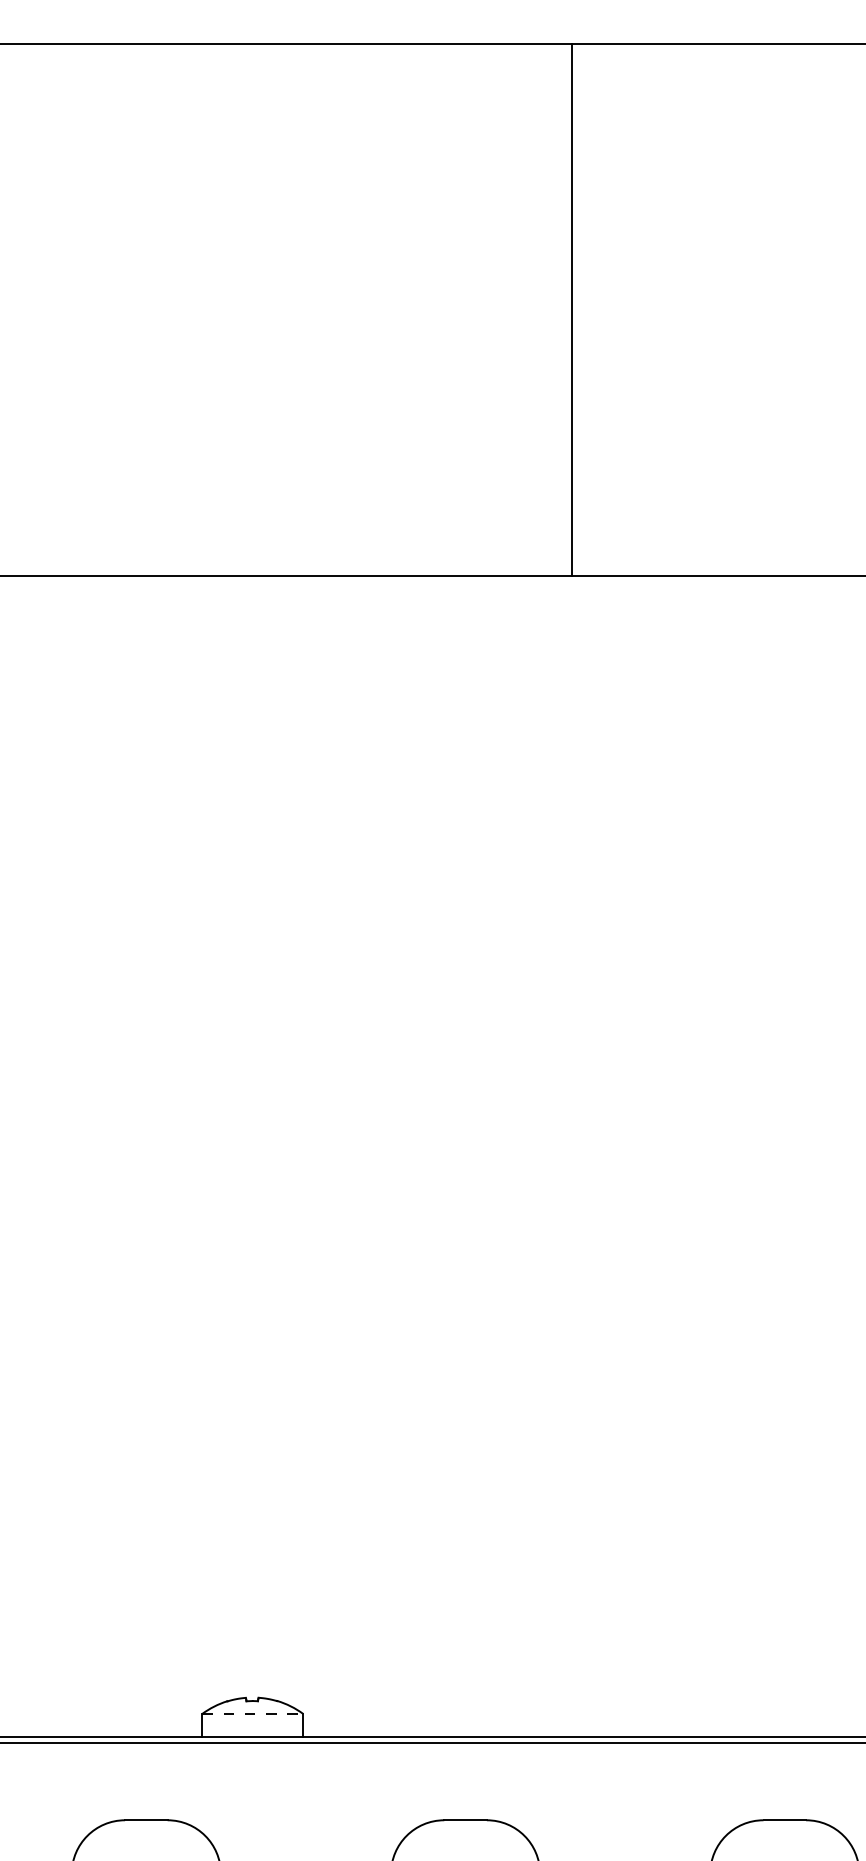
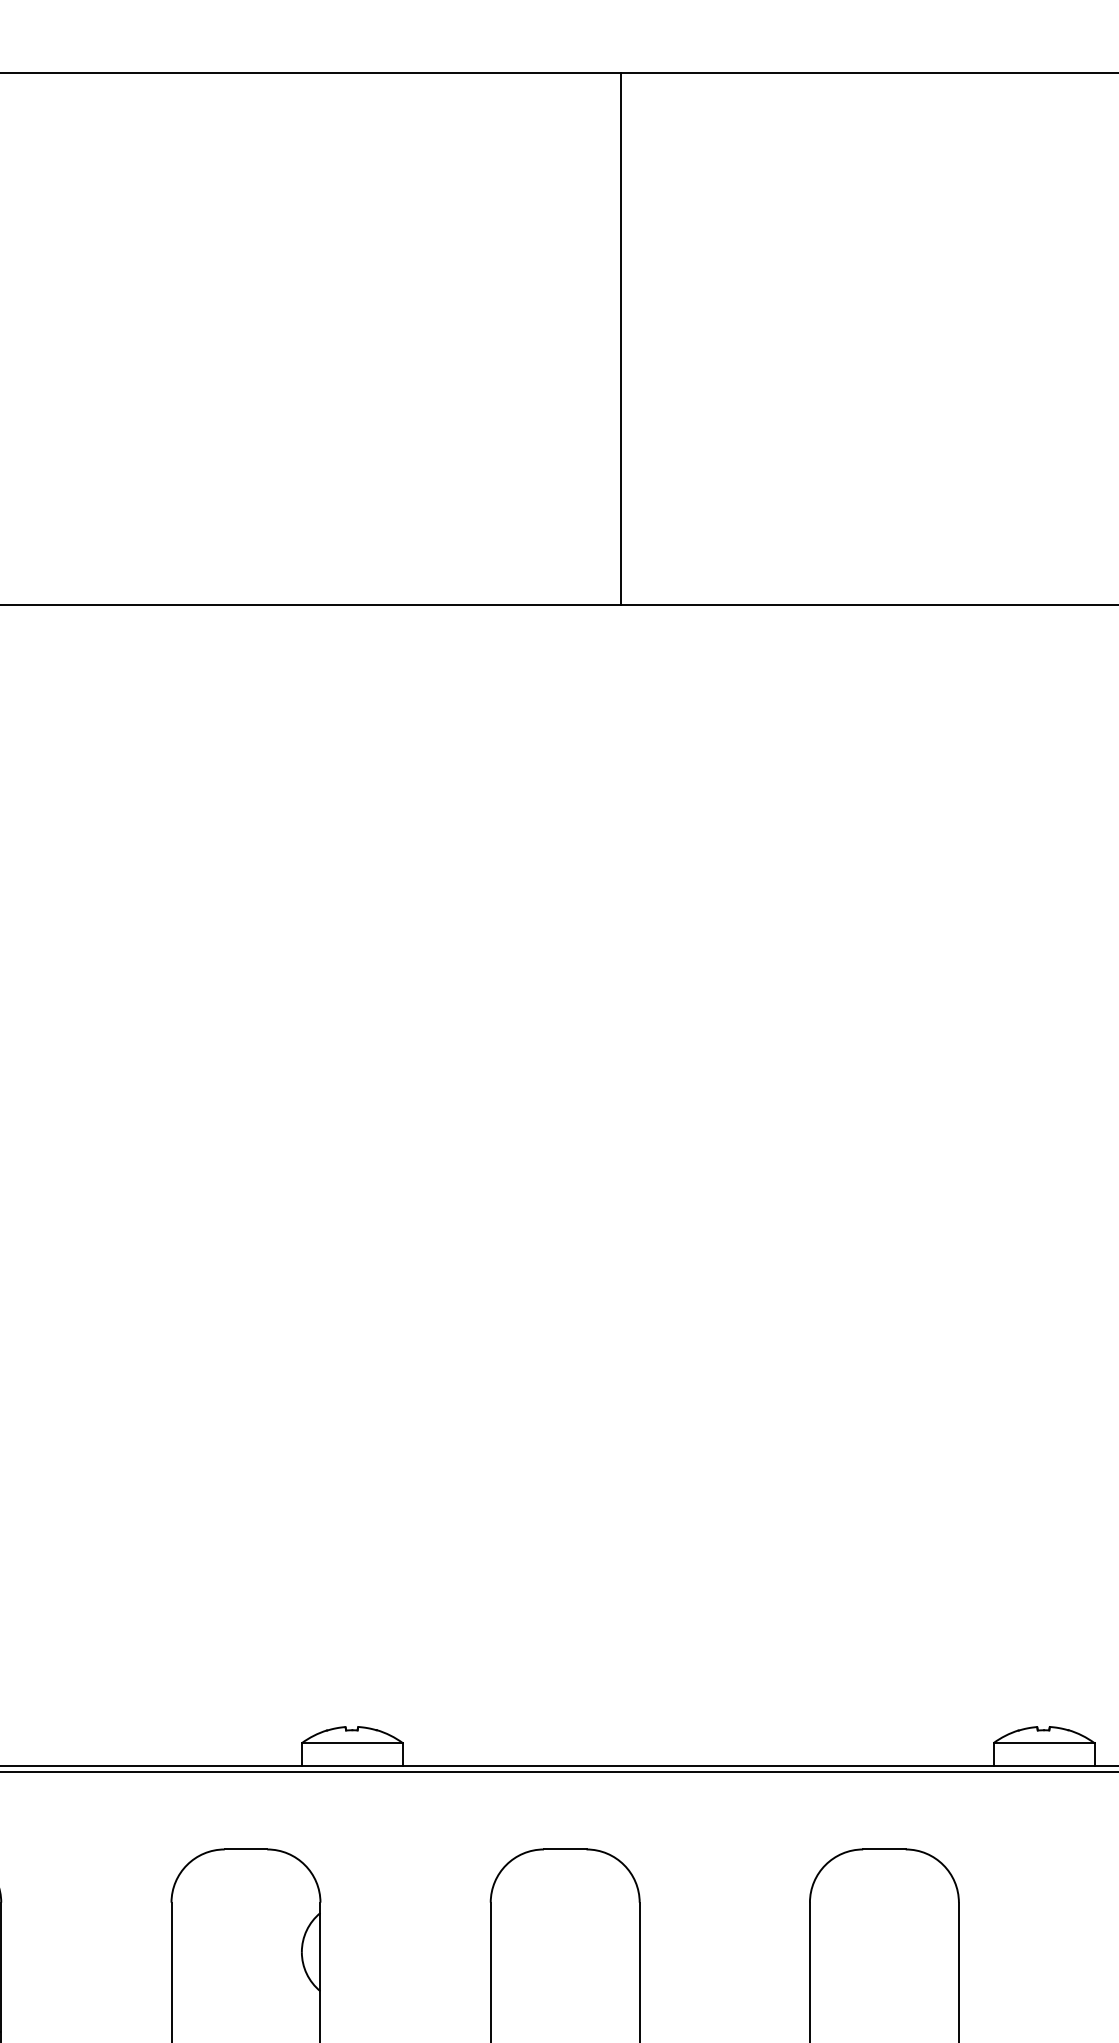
line: (571, 309) -> (621, 338), moved
line: (252, 1714) -> (352, 1743), dashed -> solid

